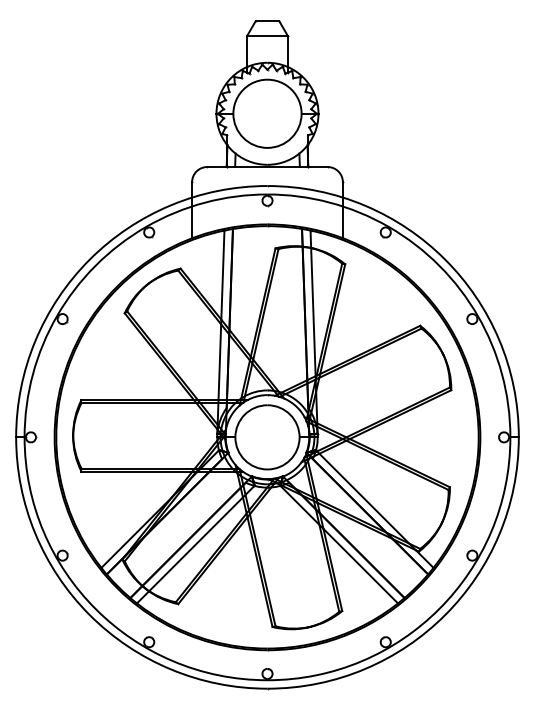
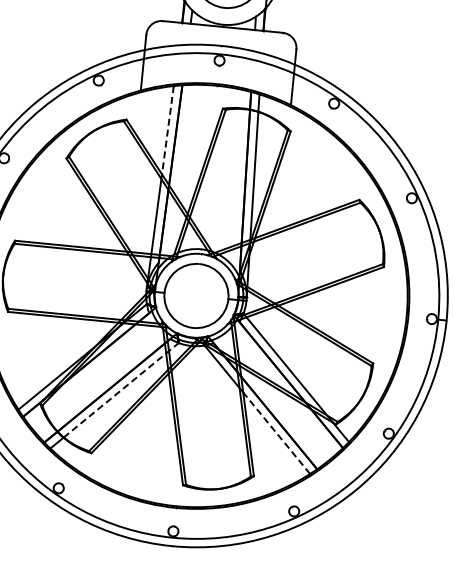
line: (222, 275) -> (167, 130), solid -> dashed
line: (201, 538) -> (120, 390), solid -> dashed
line: (360, 566) -> (276, 433), solid -> dashed

